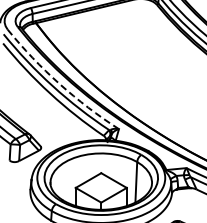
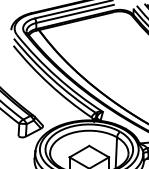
arc: (59, 83) -> (57, 76), dashed -> solid

